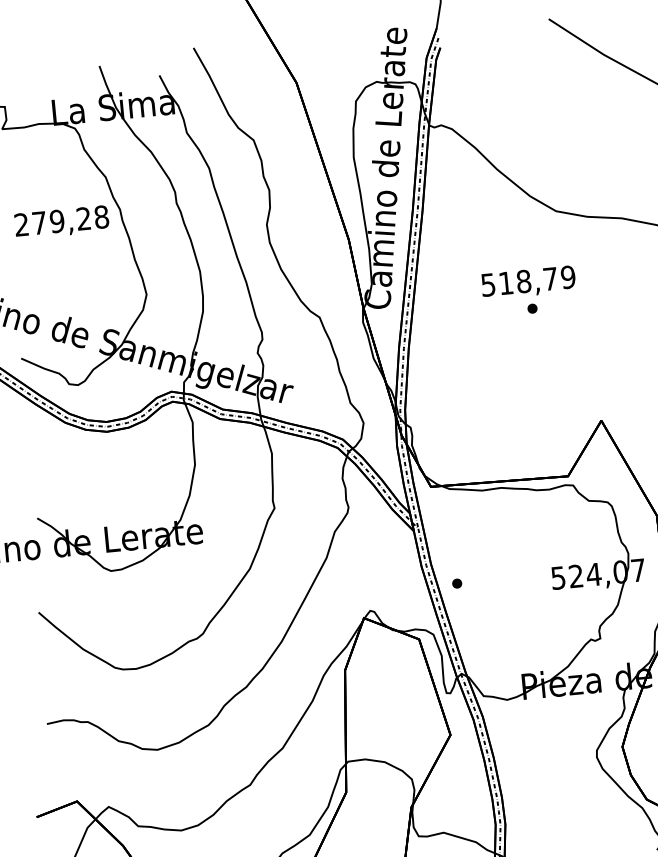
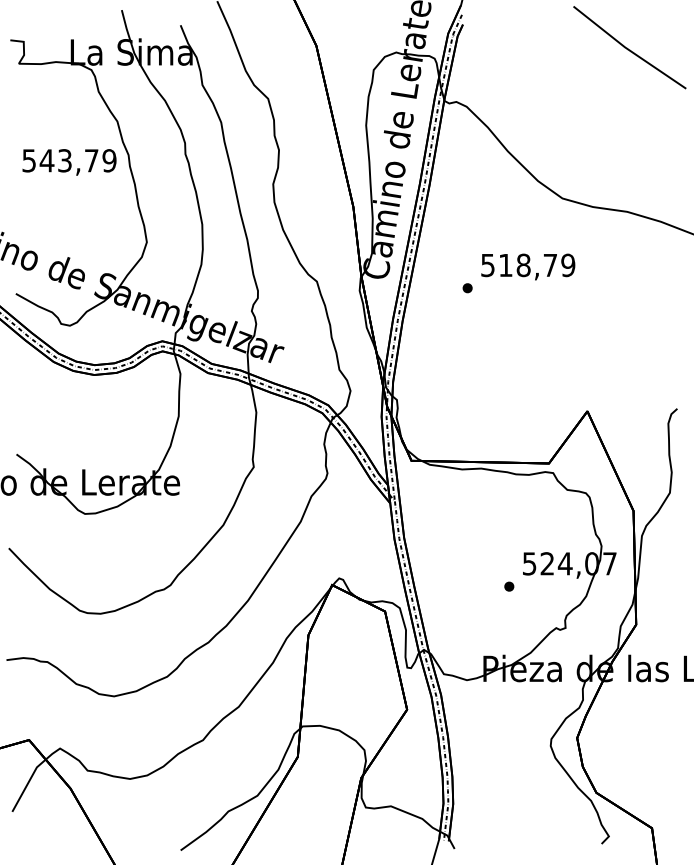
text: (61, 220) -> (69, 160), 279,28 -> 543,79
part: (532, 308) -> (467, 288), moved
part: (457, 583) -> (509, 586), moved

